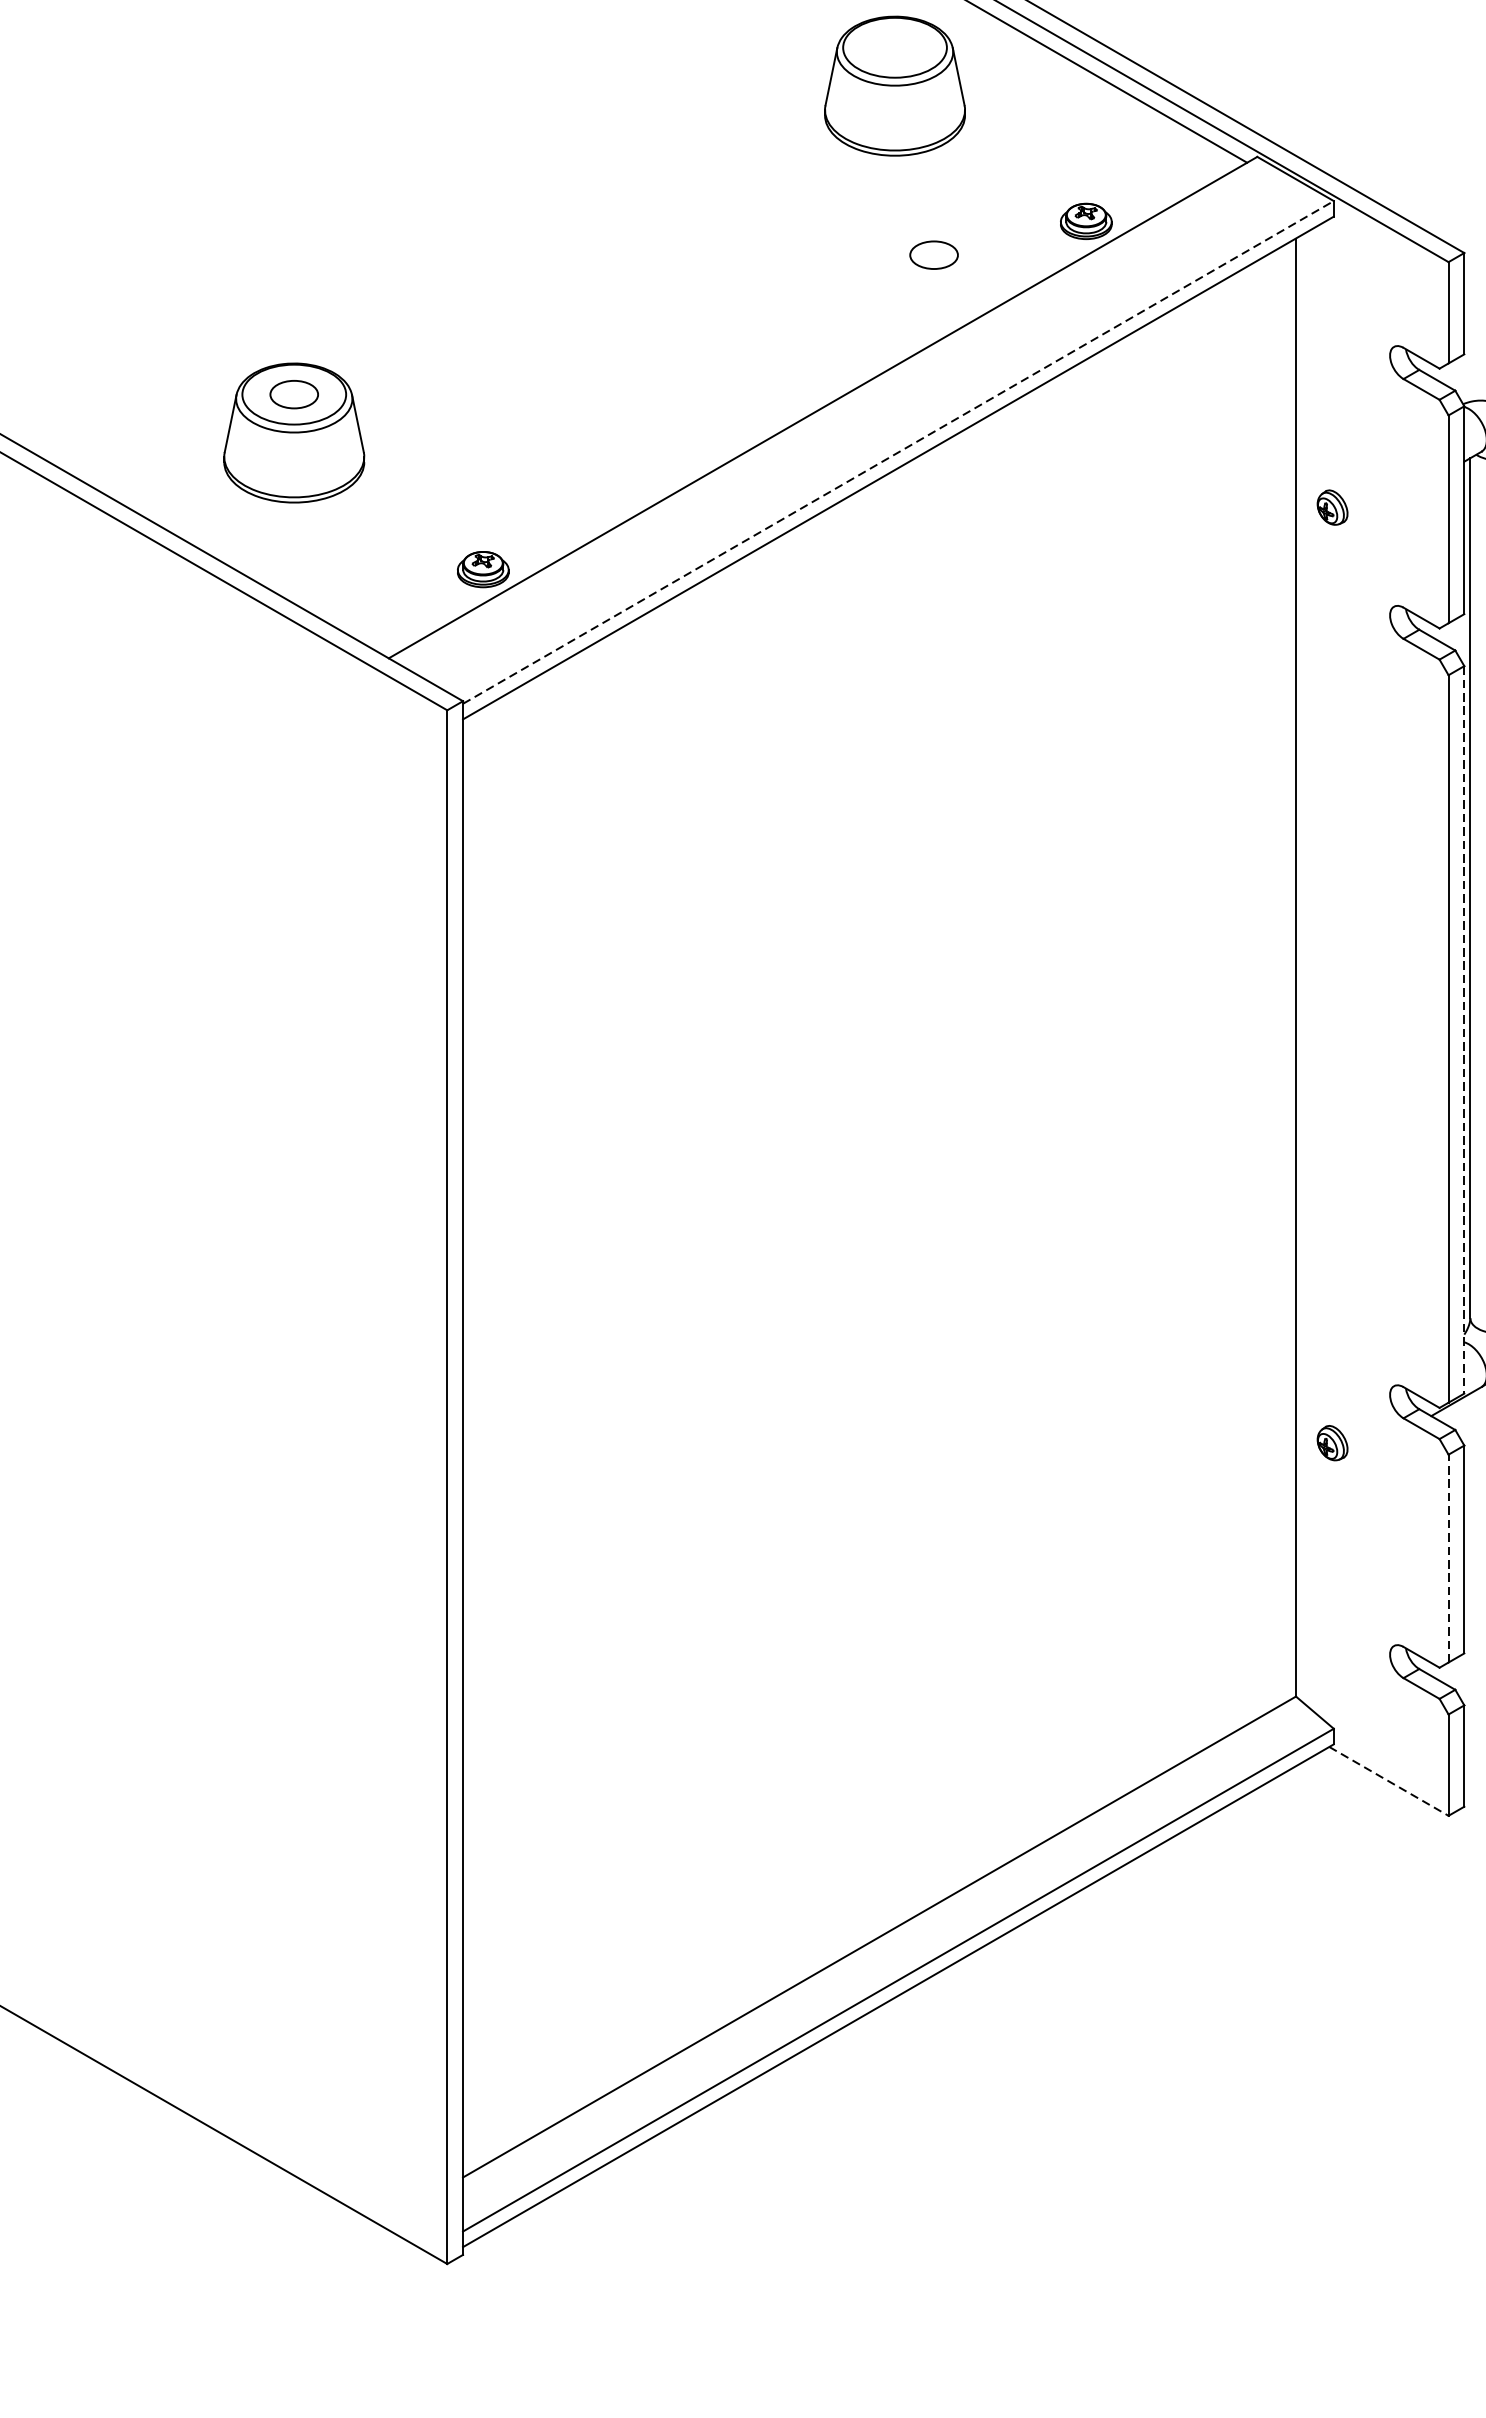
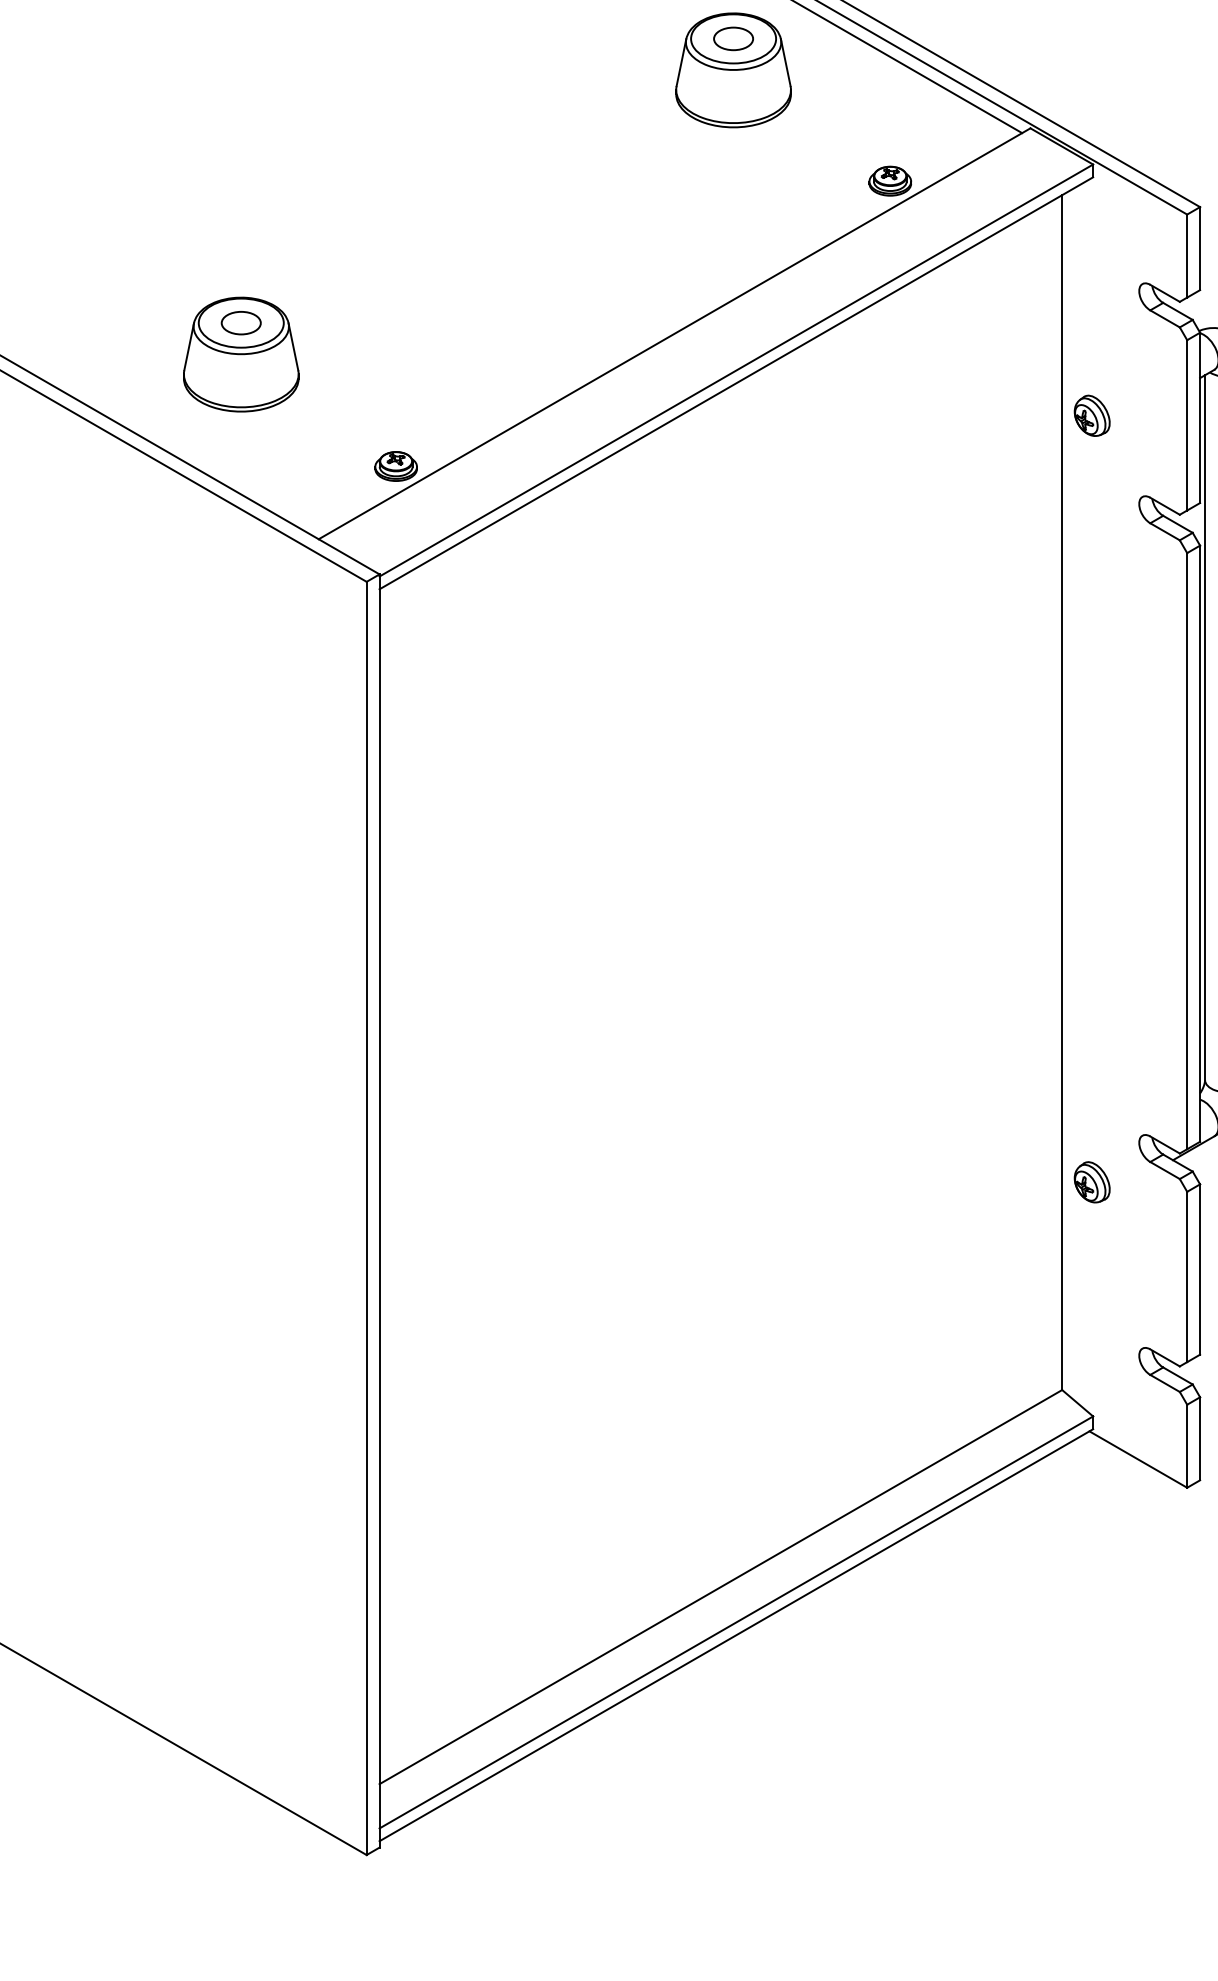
part: (933, 254) -> (733, 38), moved
line: (898, 452) -> (736, 370), dashed -> solid
part: (1331, 507) -> (1091, 415), size x1.43
line: (1464, 1030) -> (1200, 844), dashed -> solid
part: (1331, 1443) -> (1091, 1182), size x1.43
line: (1448, 1558) -> (1187, 1276), dashed -> solid
line: (1389, 1781) -> (1138, 1459), dashed -> solid

